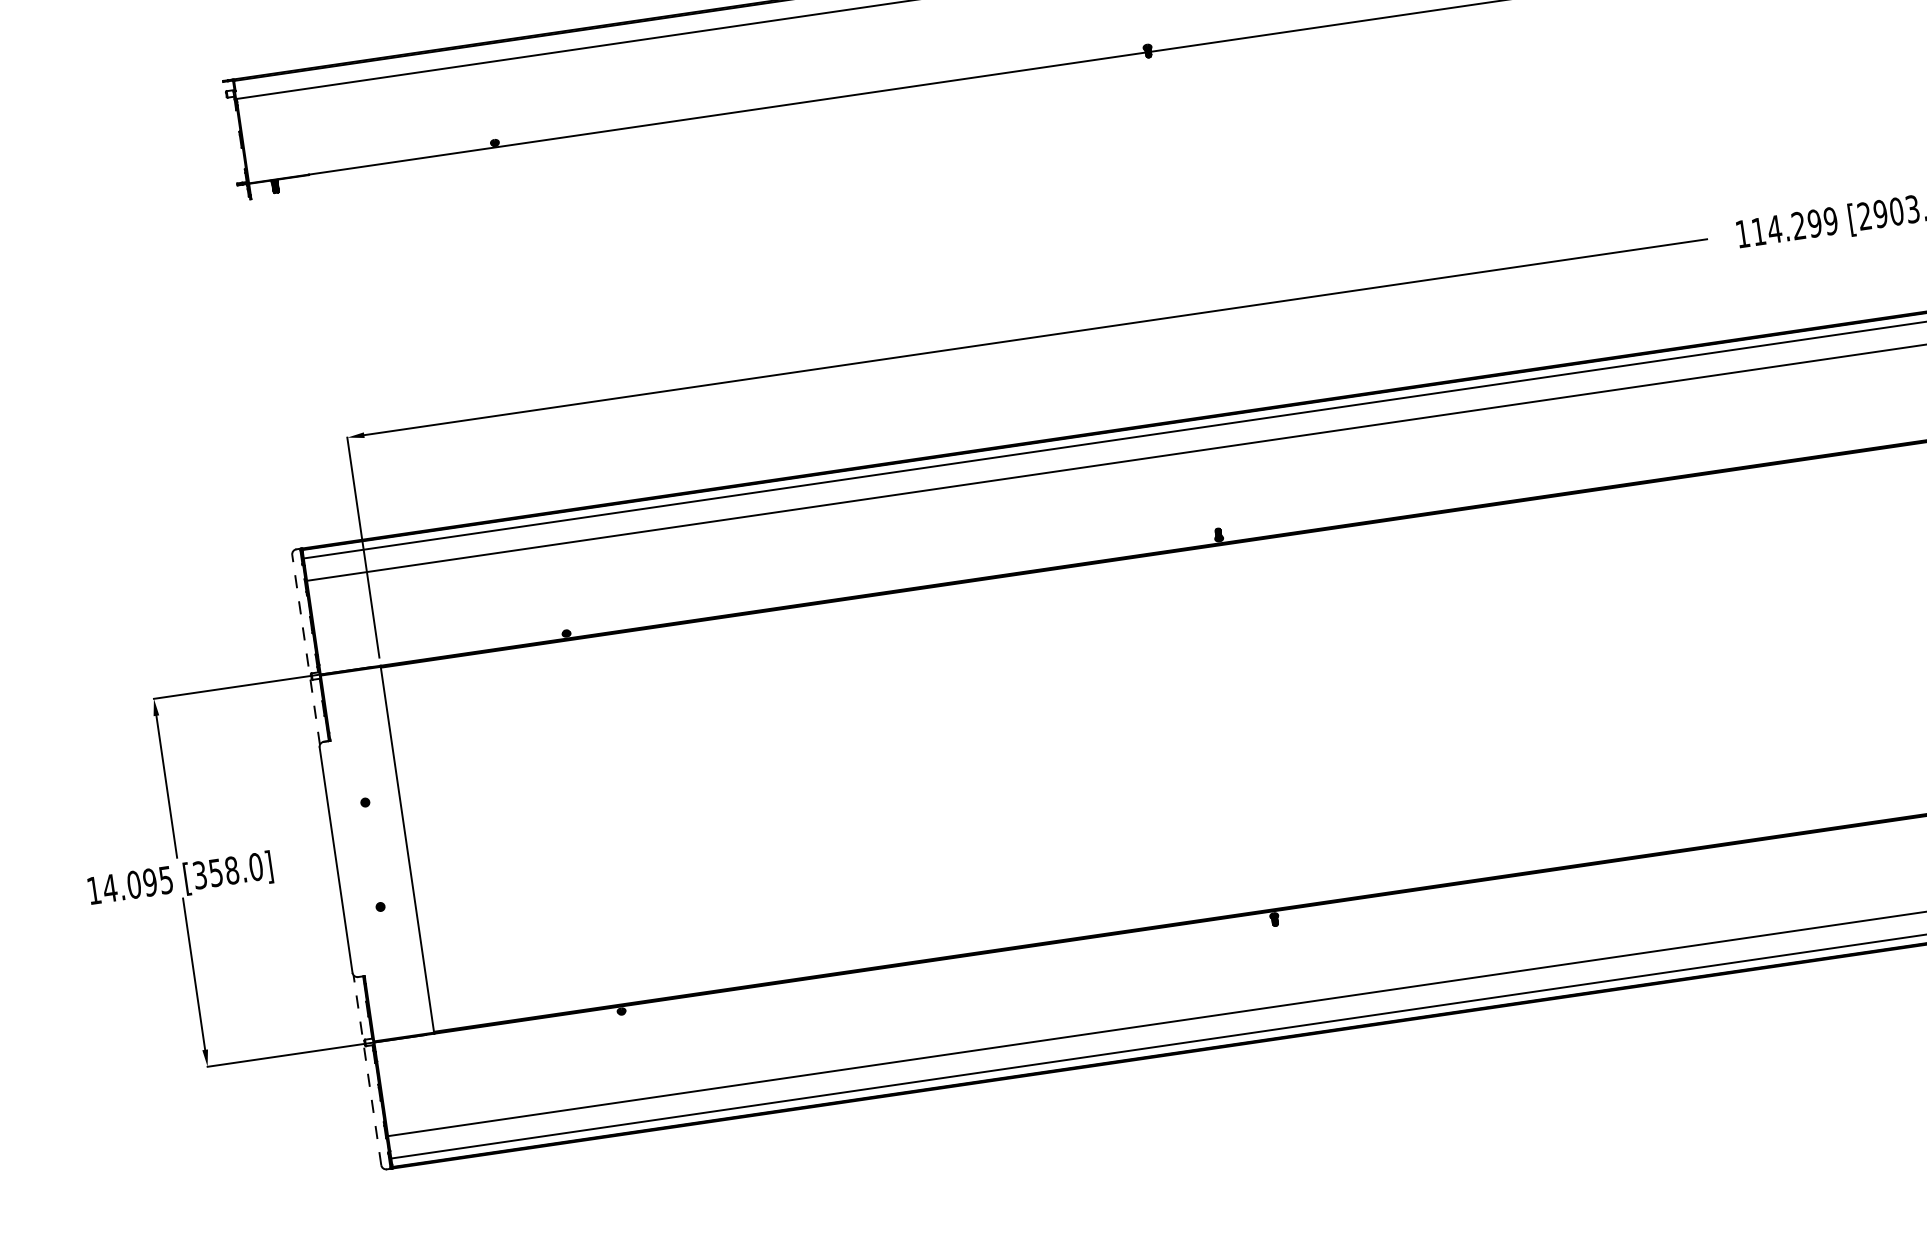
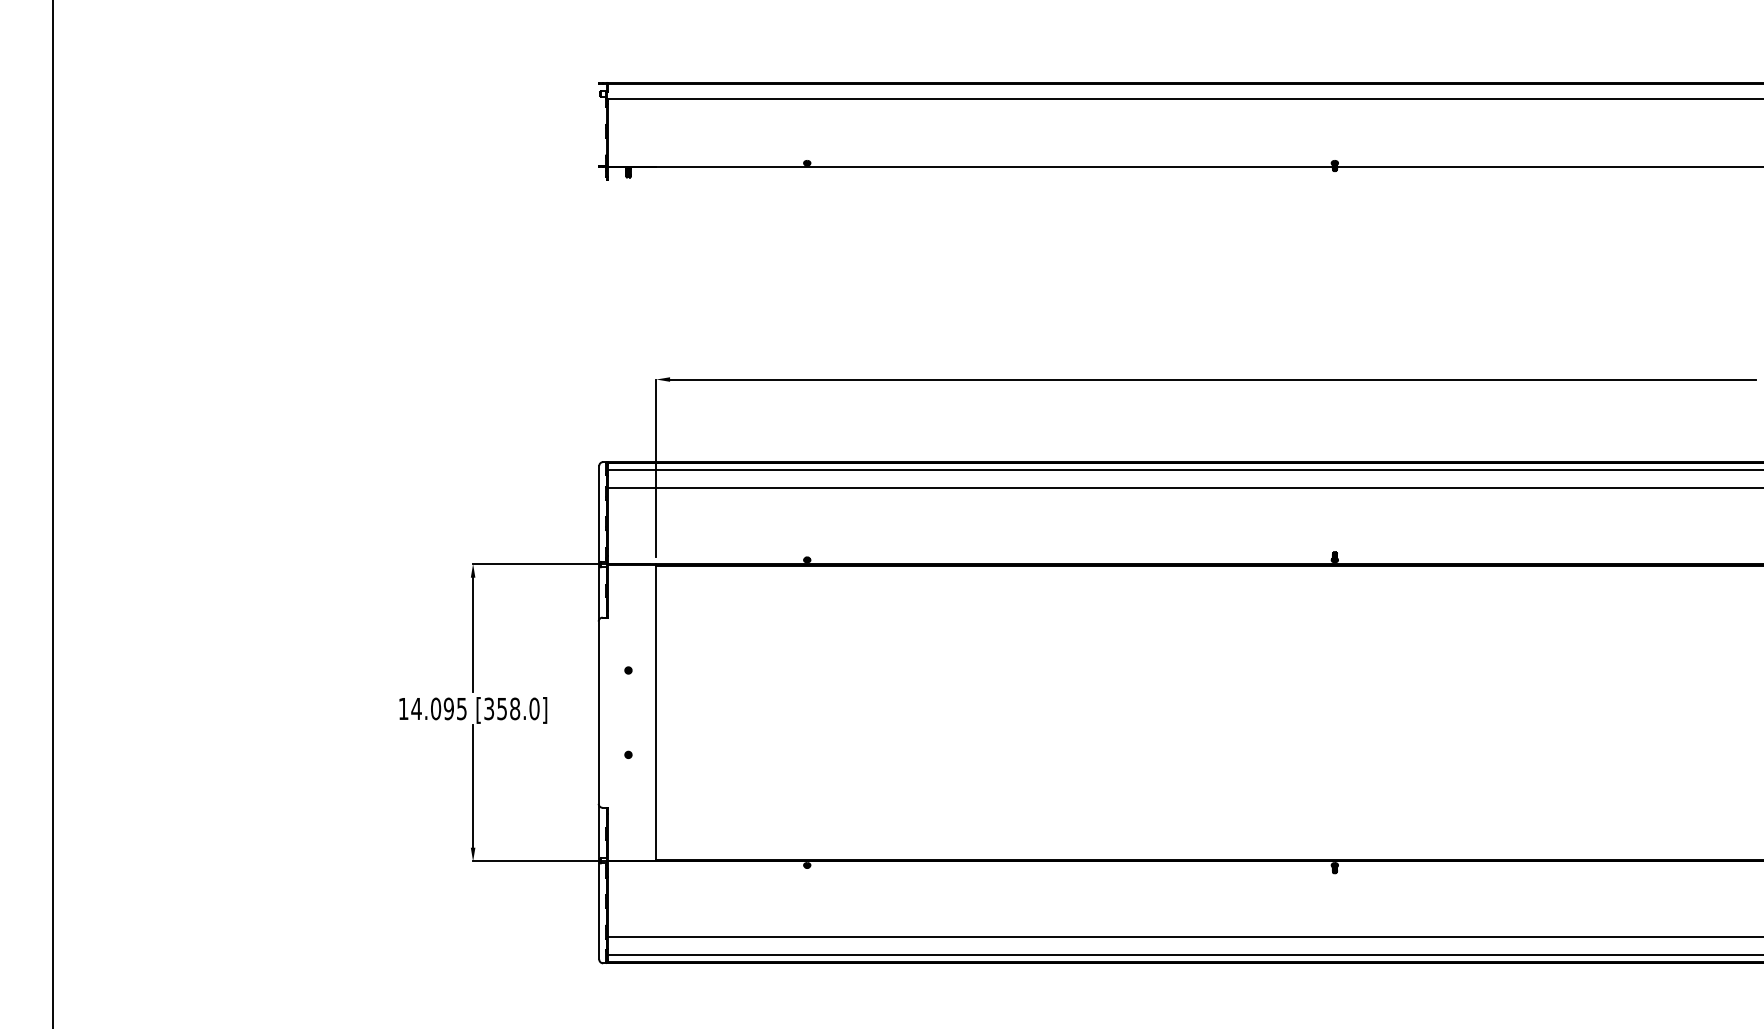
line: (306, 649) -> (599, 542), dashed -> solid
line: (367, 1070) -> (599, 882), dashed -> solid

